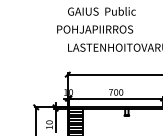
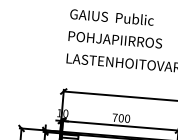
text: (95, 29) -> (115, 39), moved

